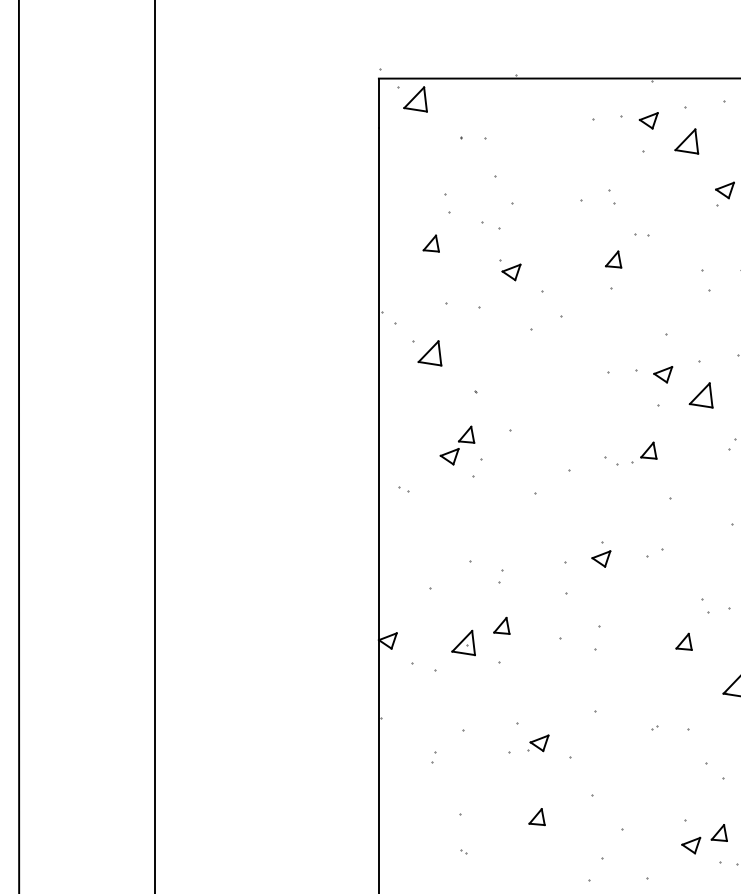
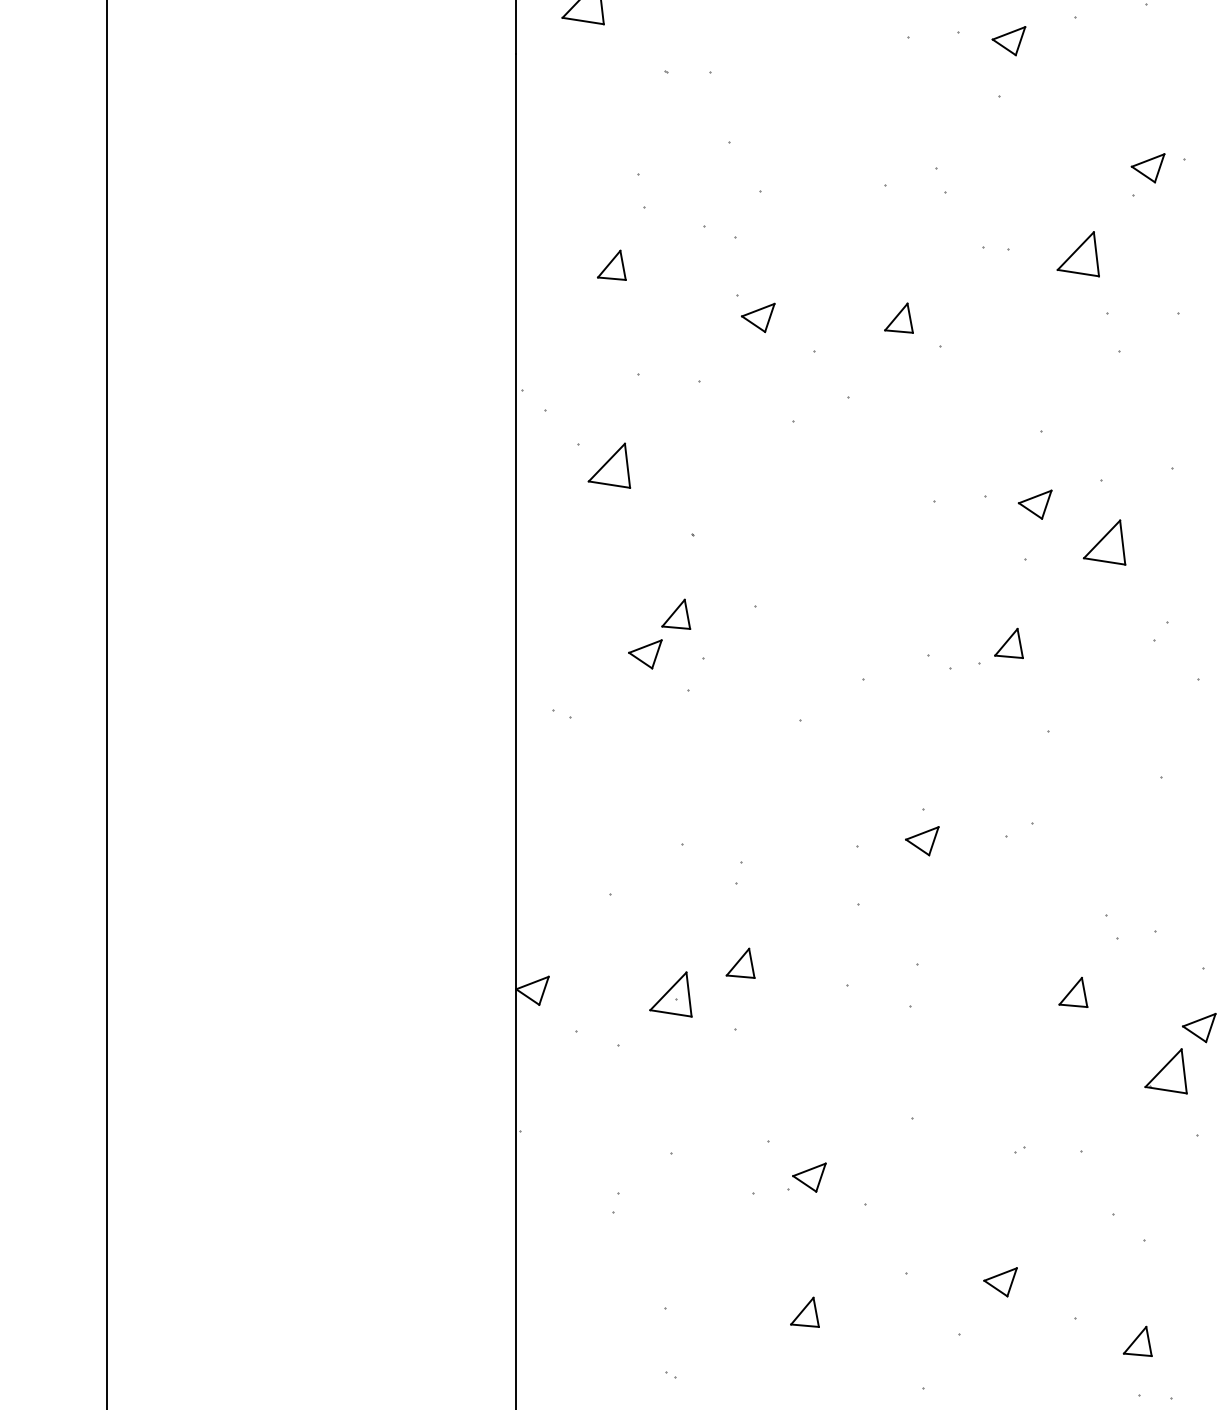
part: (686, 141) -> (1077, 254), moved
part: (613, 259) -> (898, 318), moved
part: (691, 845) -> (1001, 1282), moved

